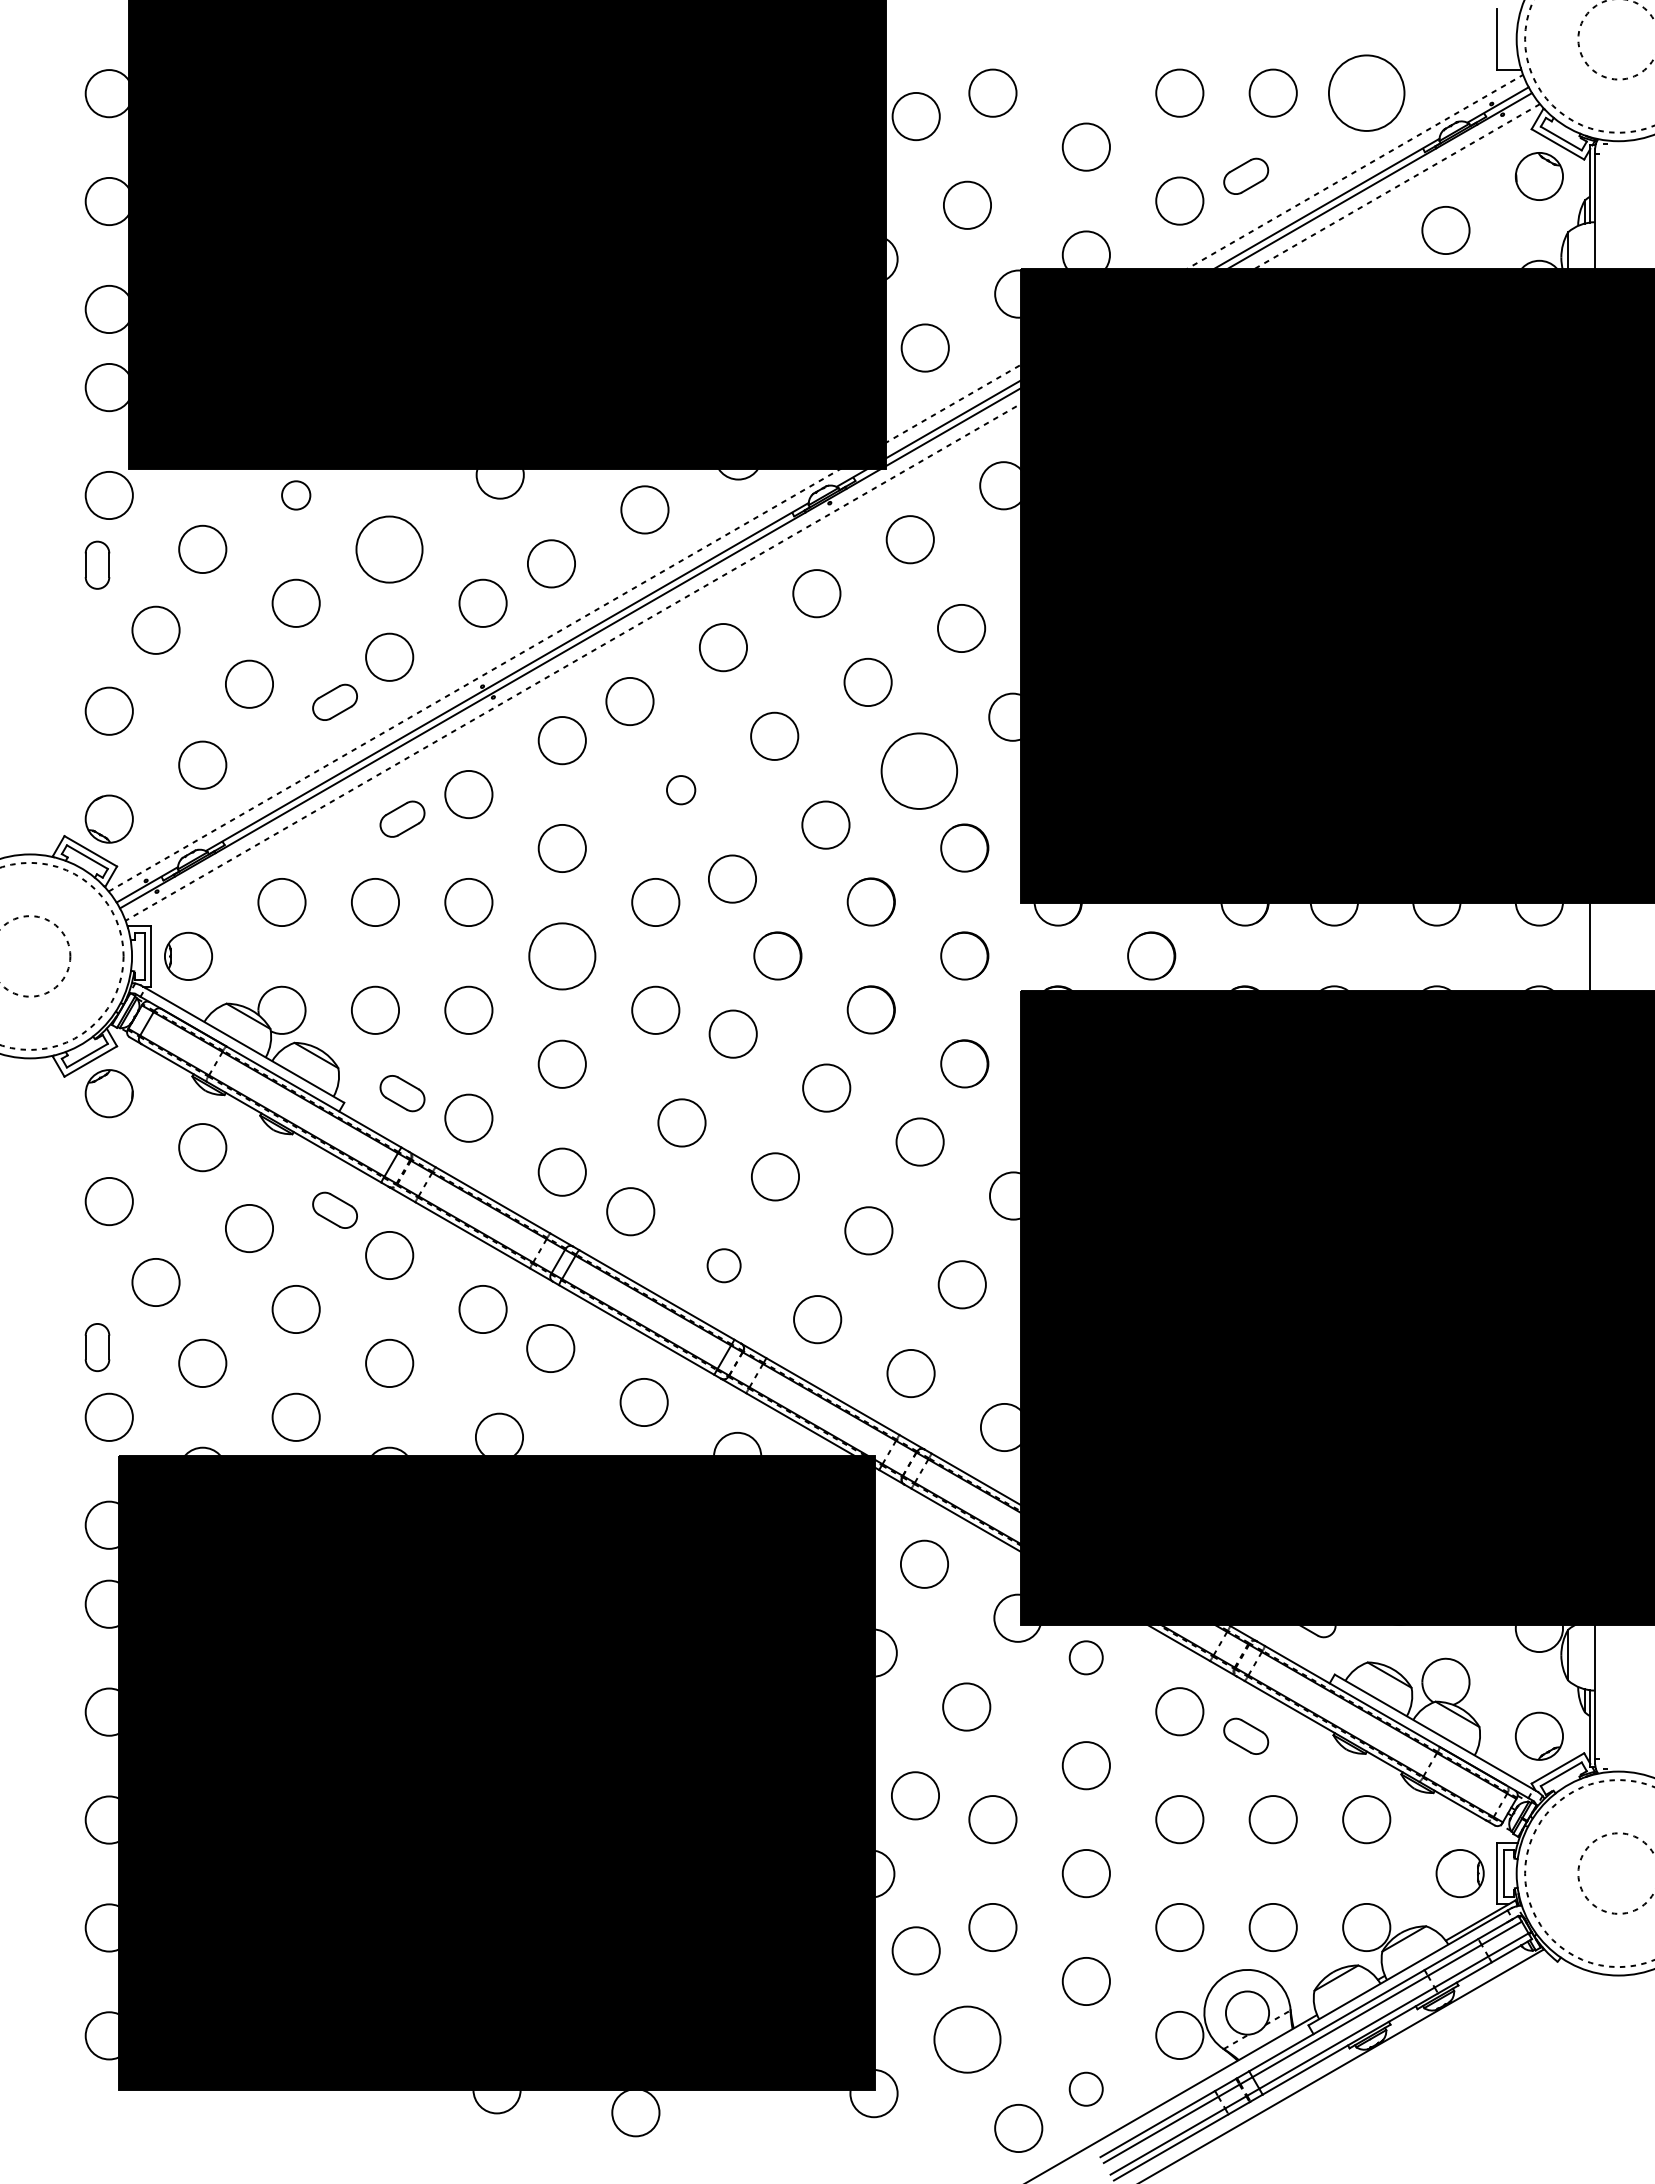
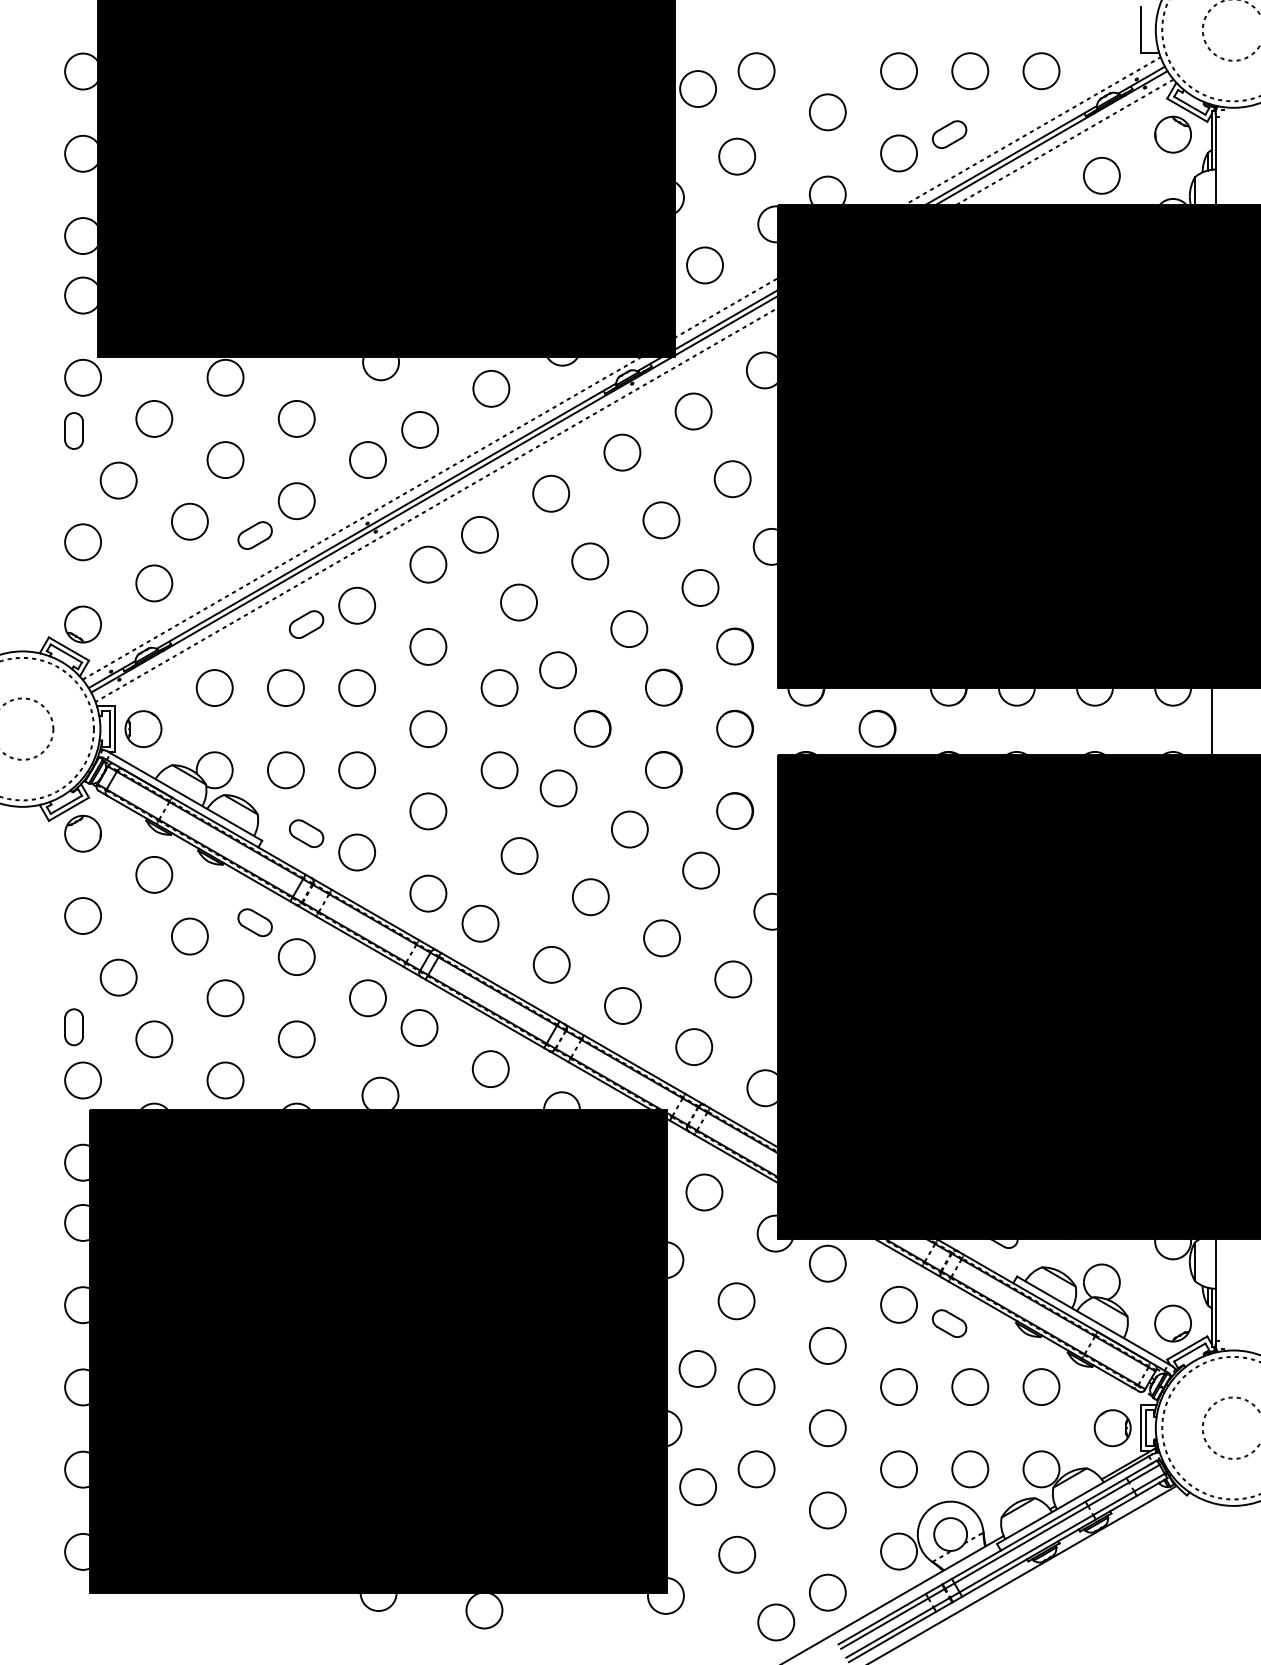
circle: (1366, 92) -> (1041, 70), size x0.62
circle: (295, 495) -> (225, 377), size x1.67
circle: (389, 548) -> (296, 418), size x0.71
circle: (918, 770) -> (699, 587), size x0.62
circle: (680, 789) -> (518, 601), size x1.67
circle: (561, 956) -> (427, 729), size x0.71
circle: (723, 1265) -> (551, 964), size x1.43
circle: (1085, 1657) -> (827, 1263), size x1.43
circle: (967, 2039) -> (737, 1554), size x0.71
circle: (1085, 2088) -> (827, 1592), size x1.43

